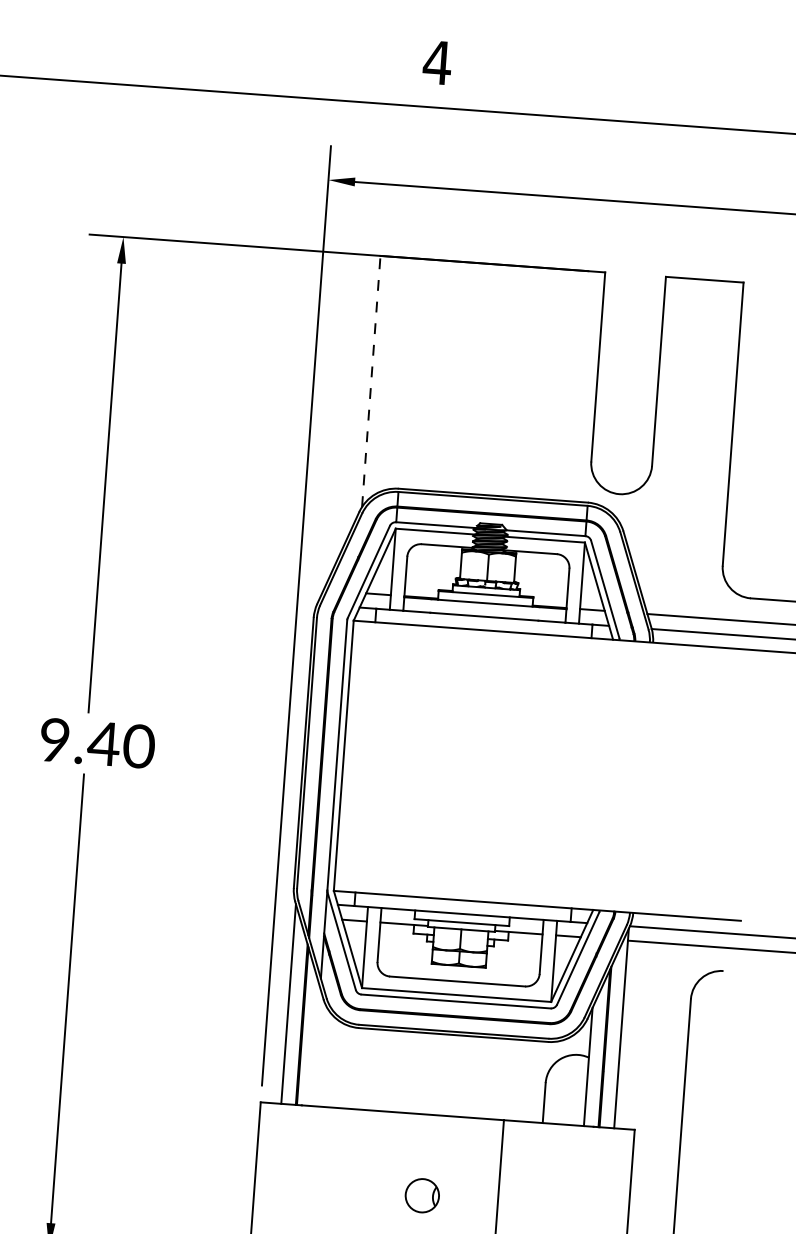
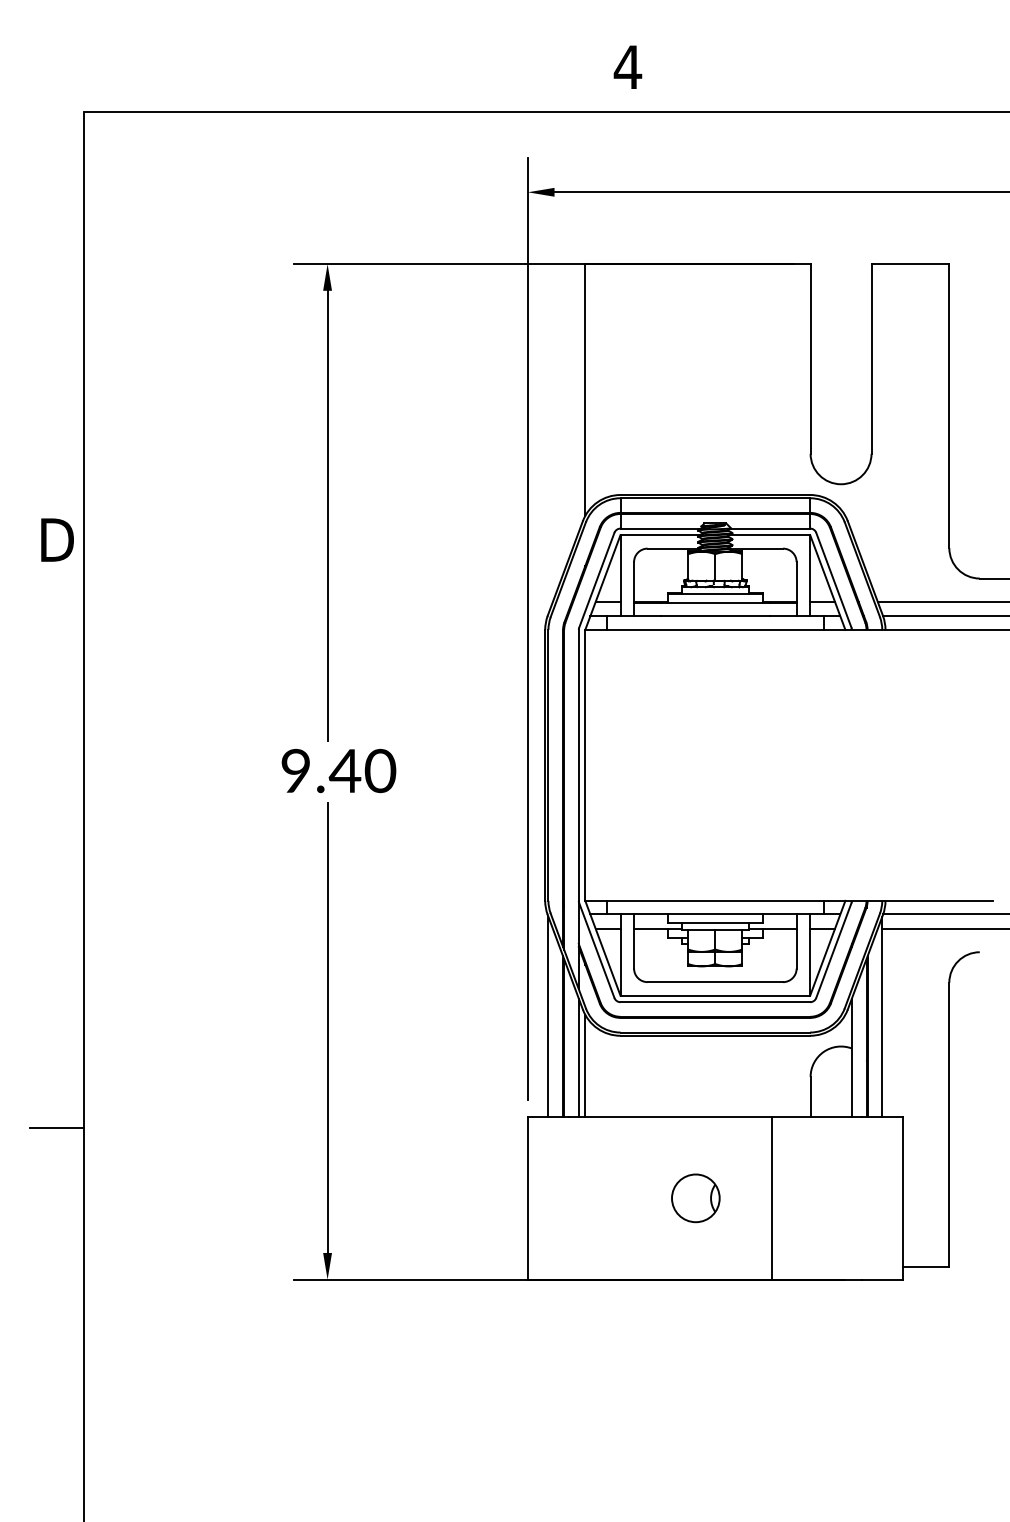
line: (371, 381) -> (585, 390), dashed -> solid
line: (315, 1046) -> (578, 1057), added
line: (322, 1055) -> (585, 1065), added
part: (421, 1195) -> (695, 1198), size x1.43

